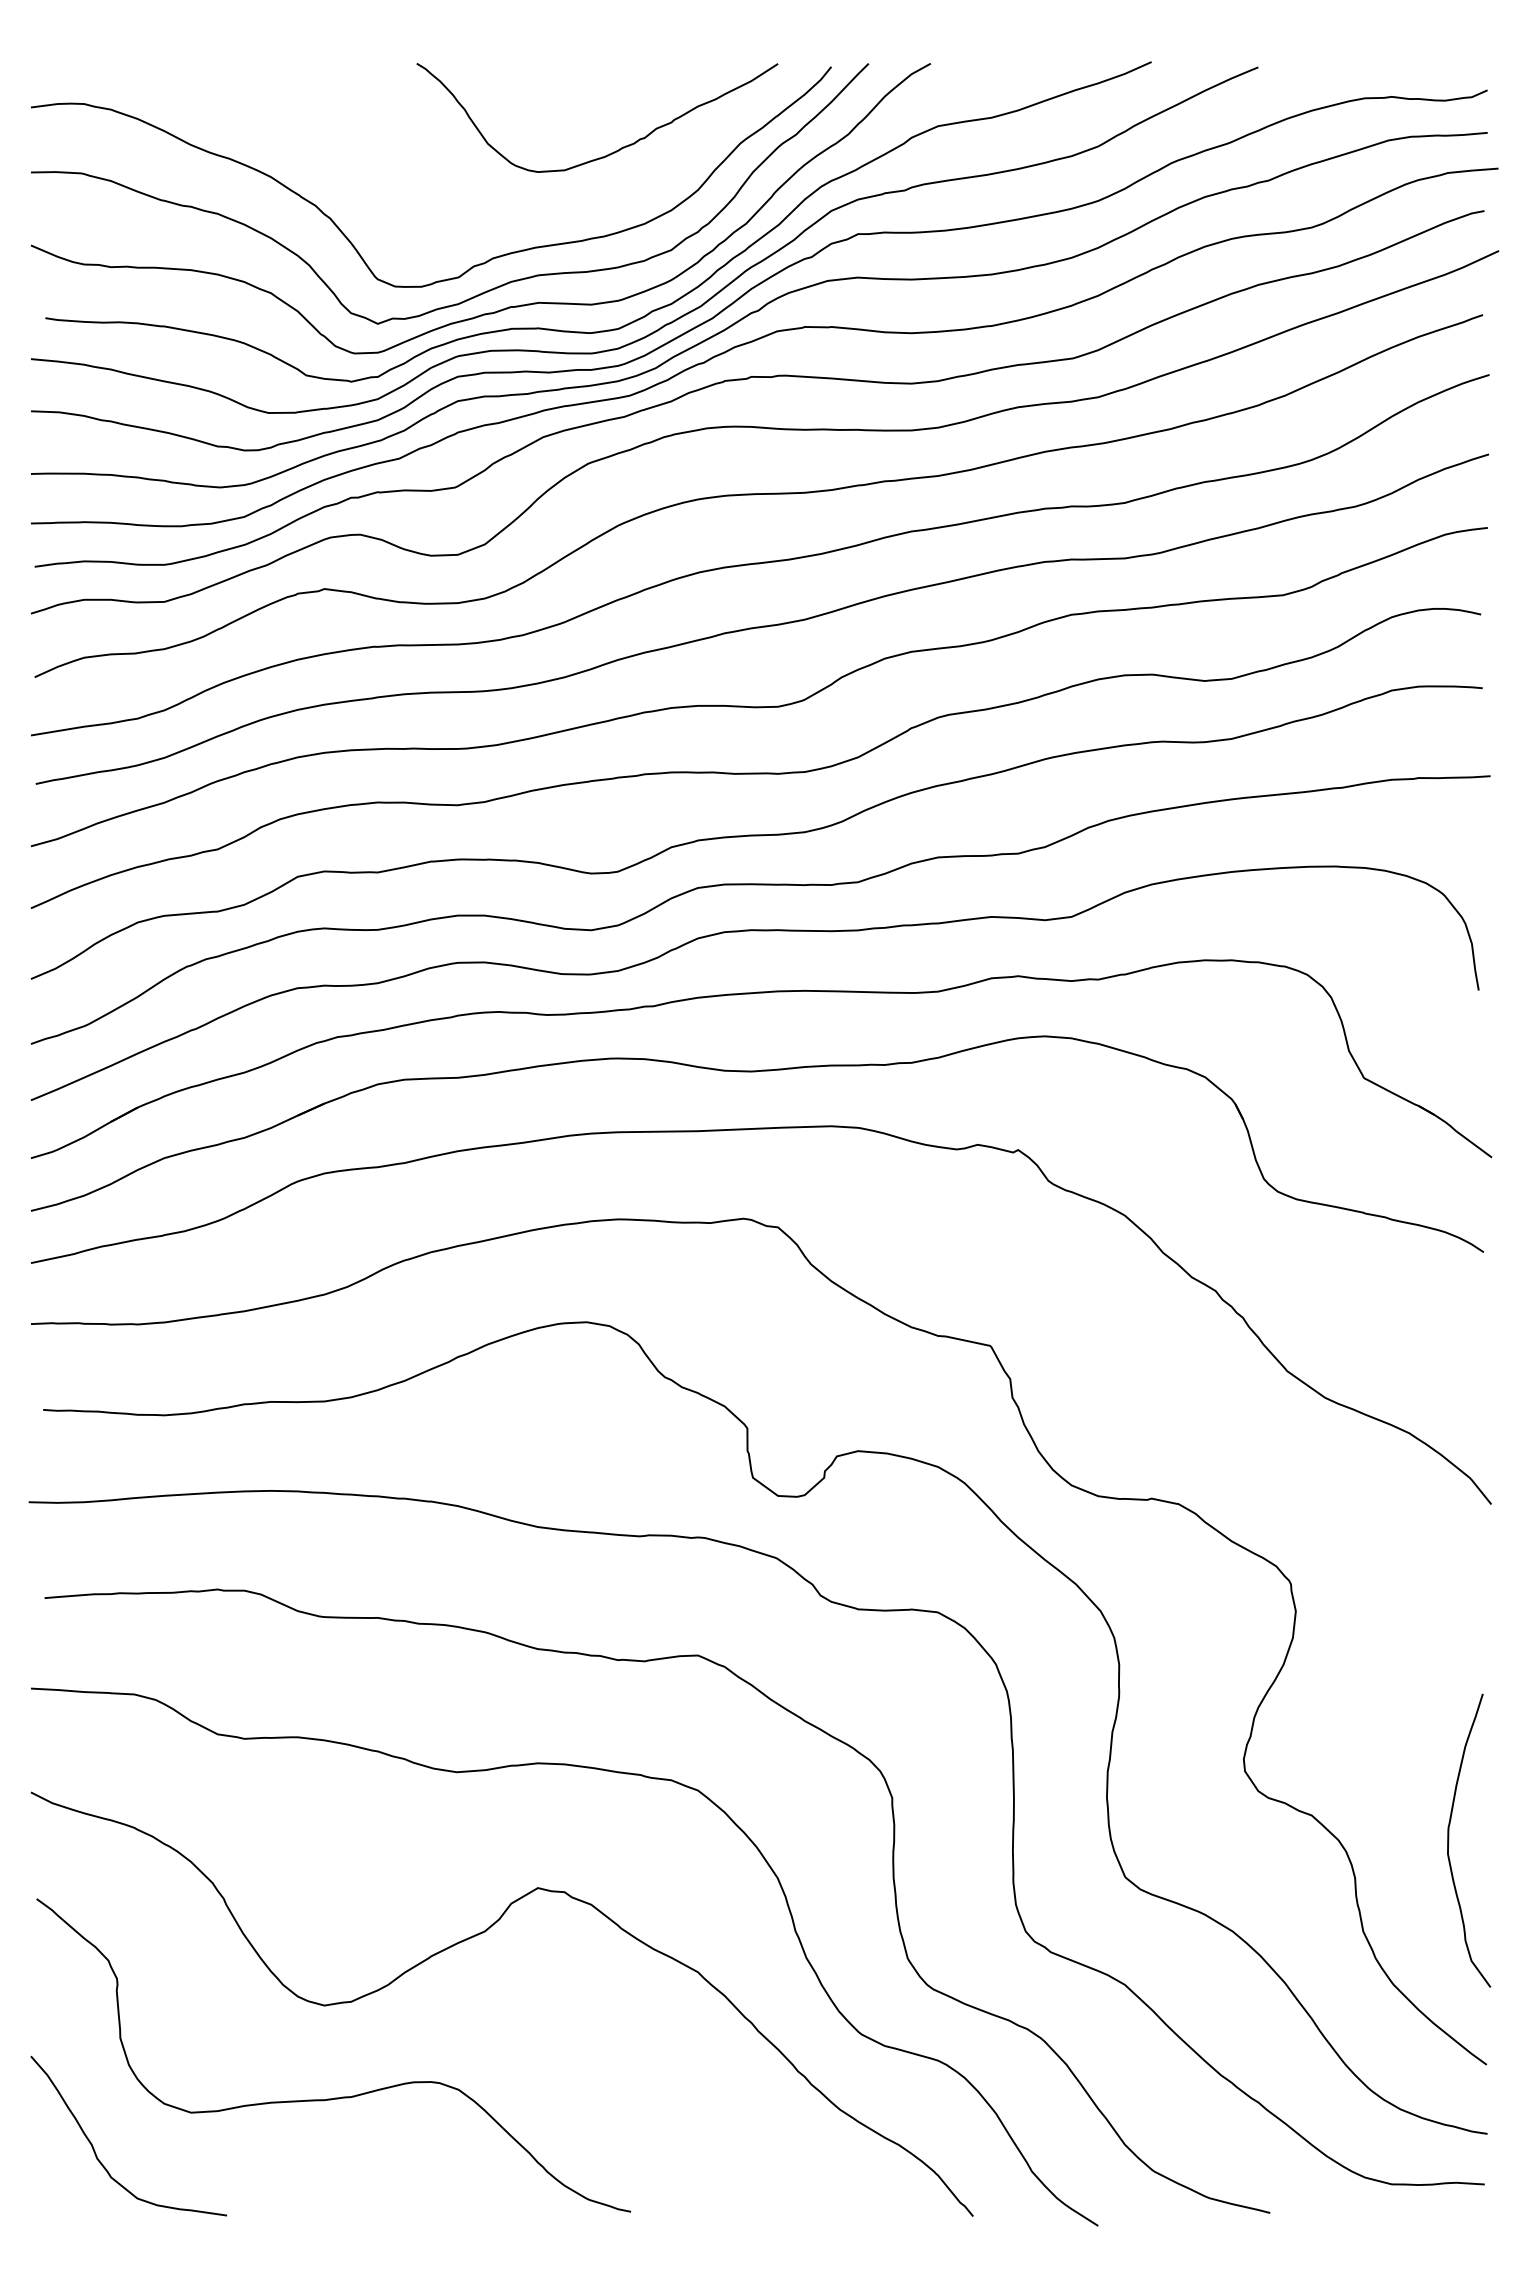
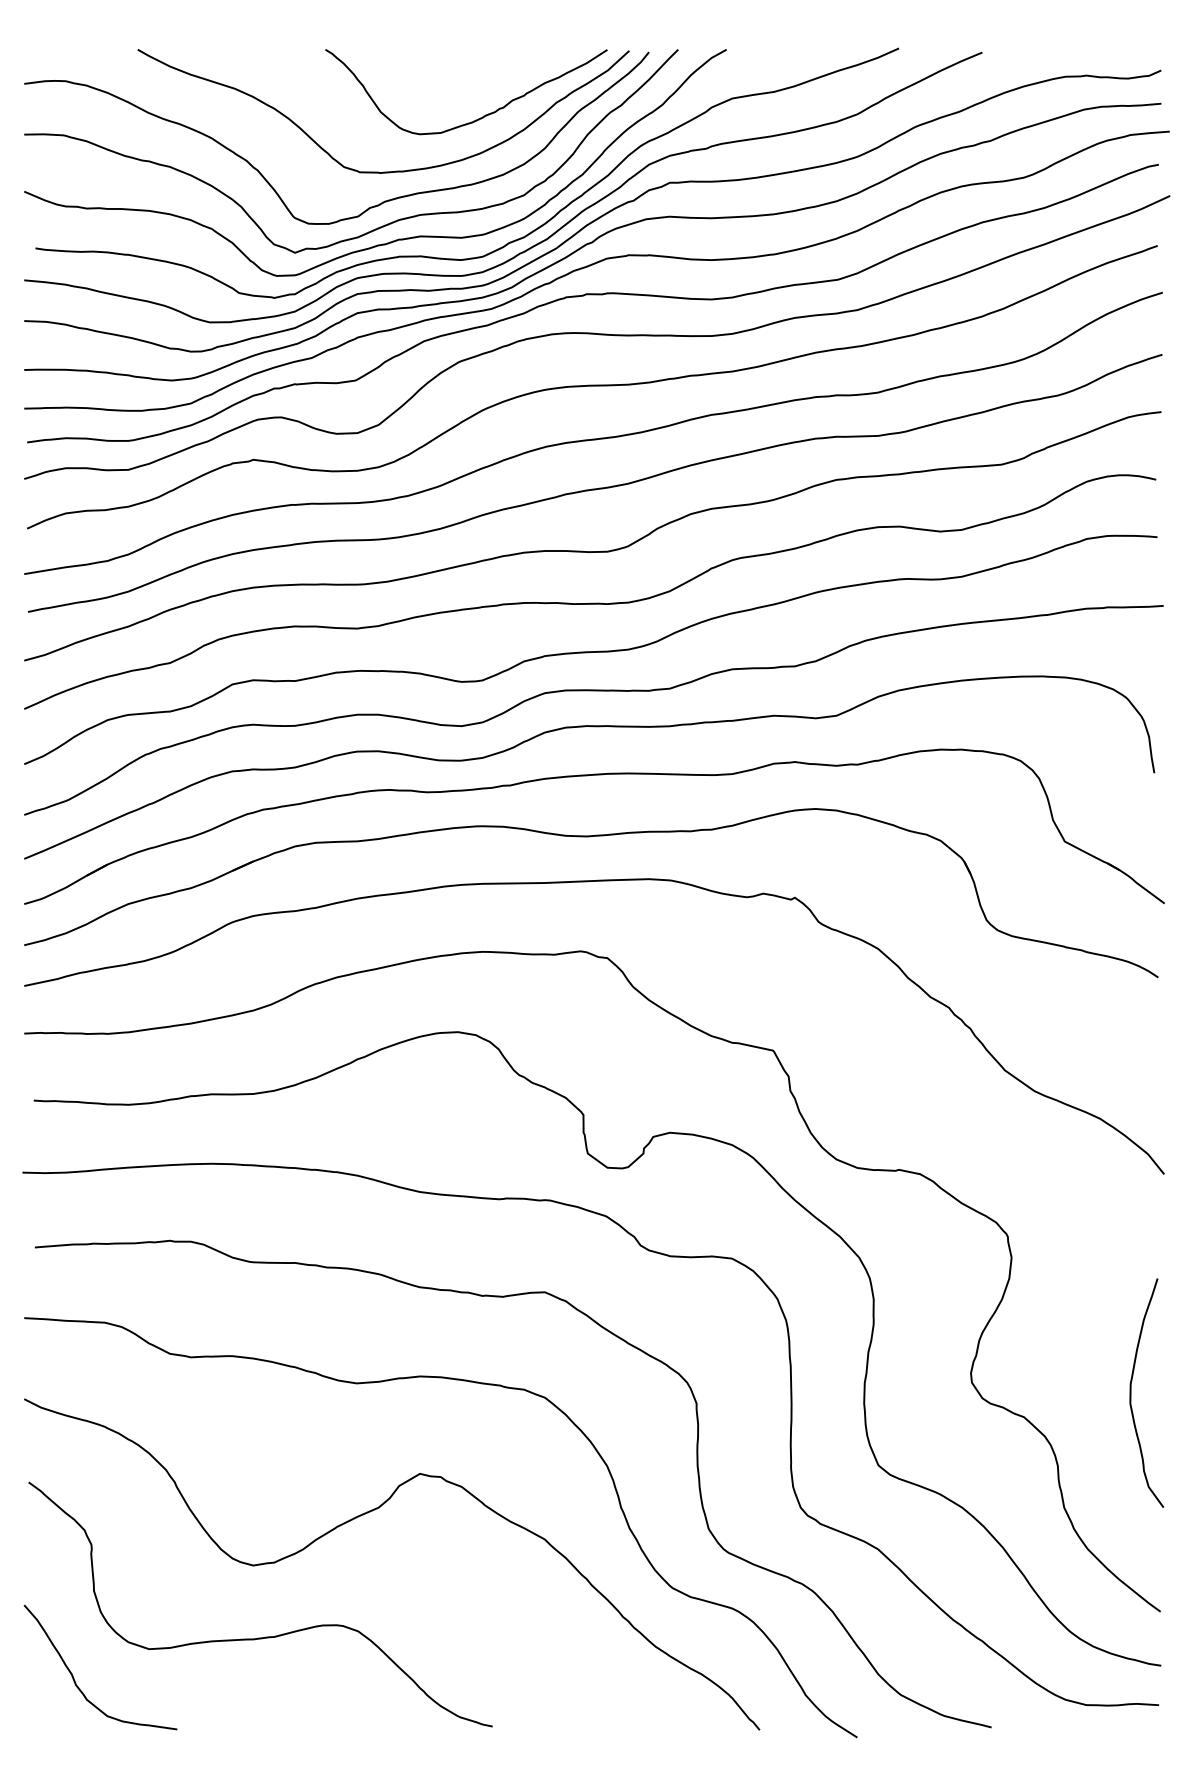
curve: (497, 219) -> (388, 171), added
curve: (1449, 1840) -> (1131, 1392), moved

